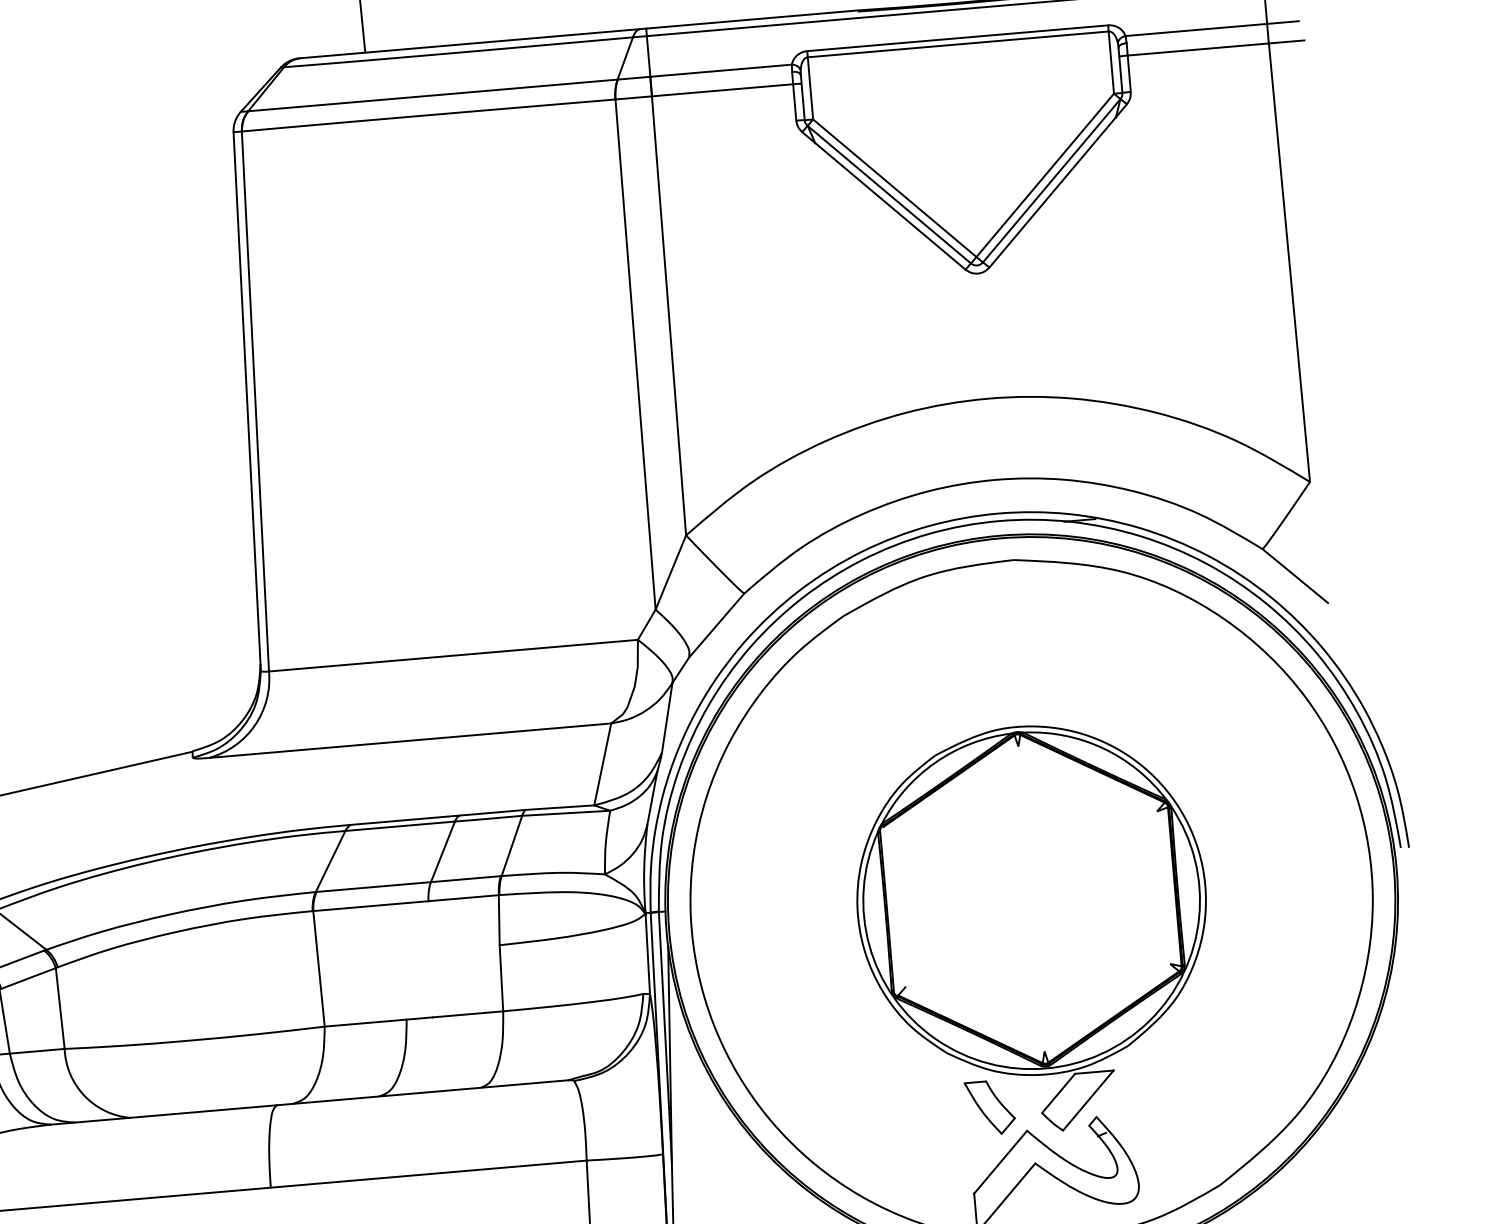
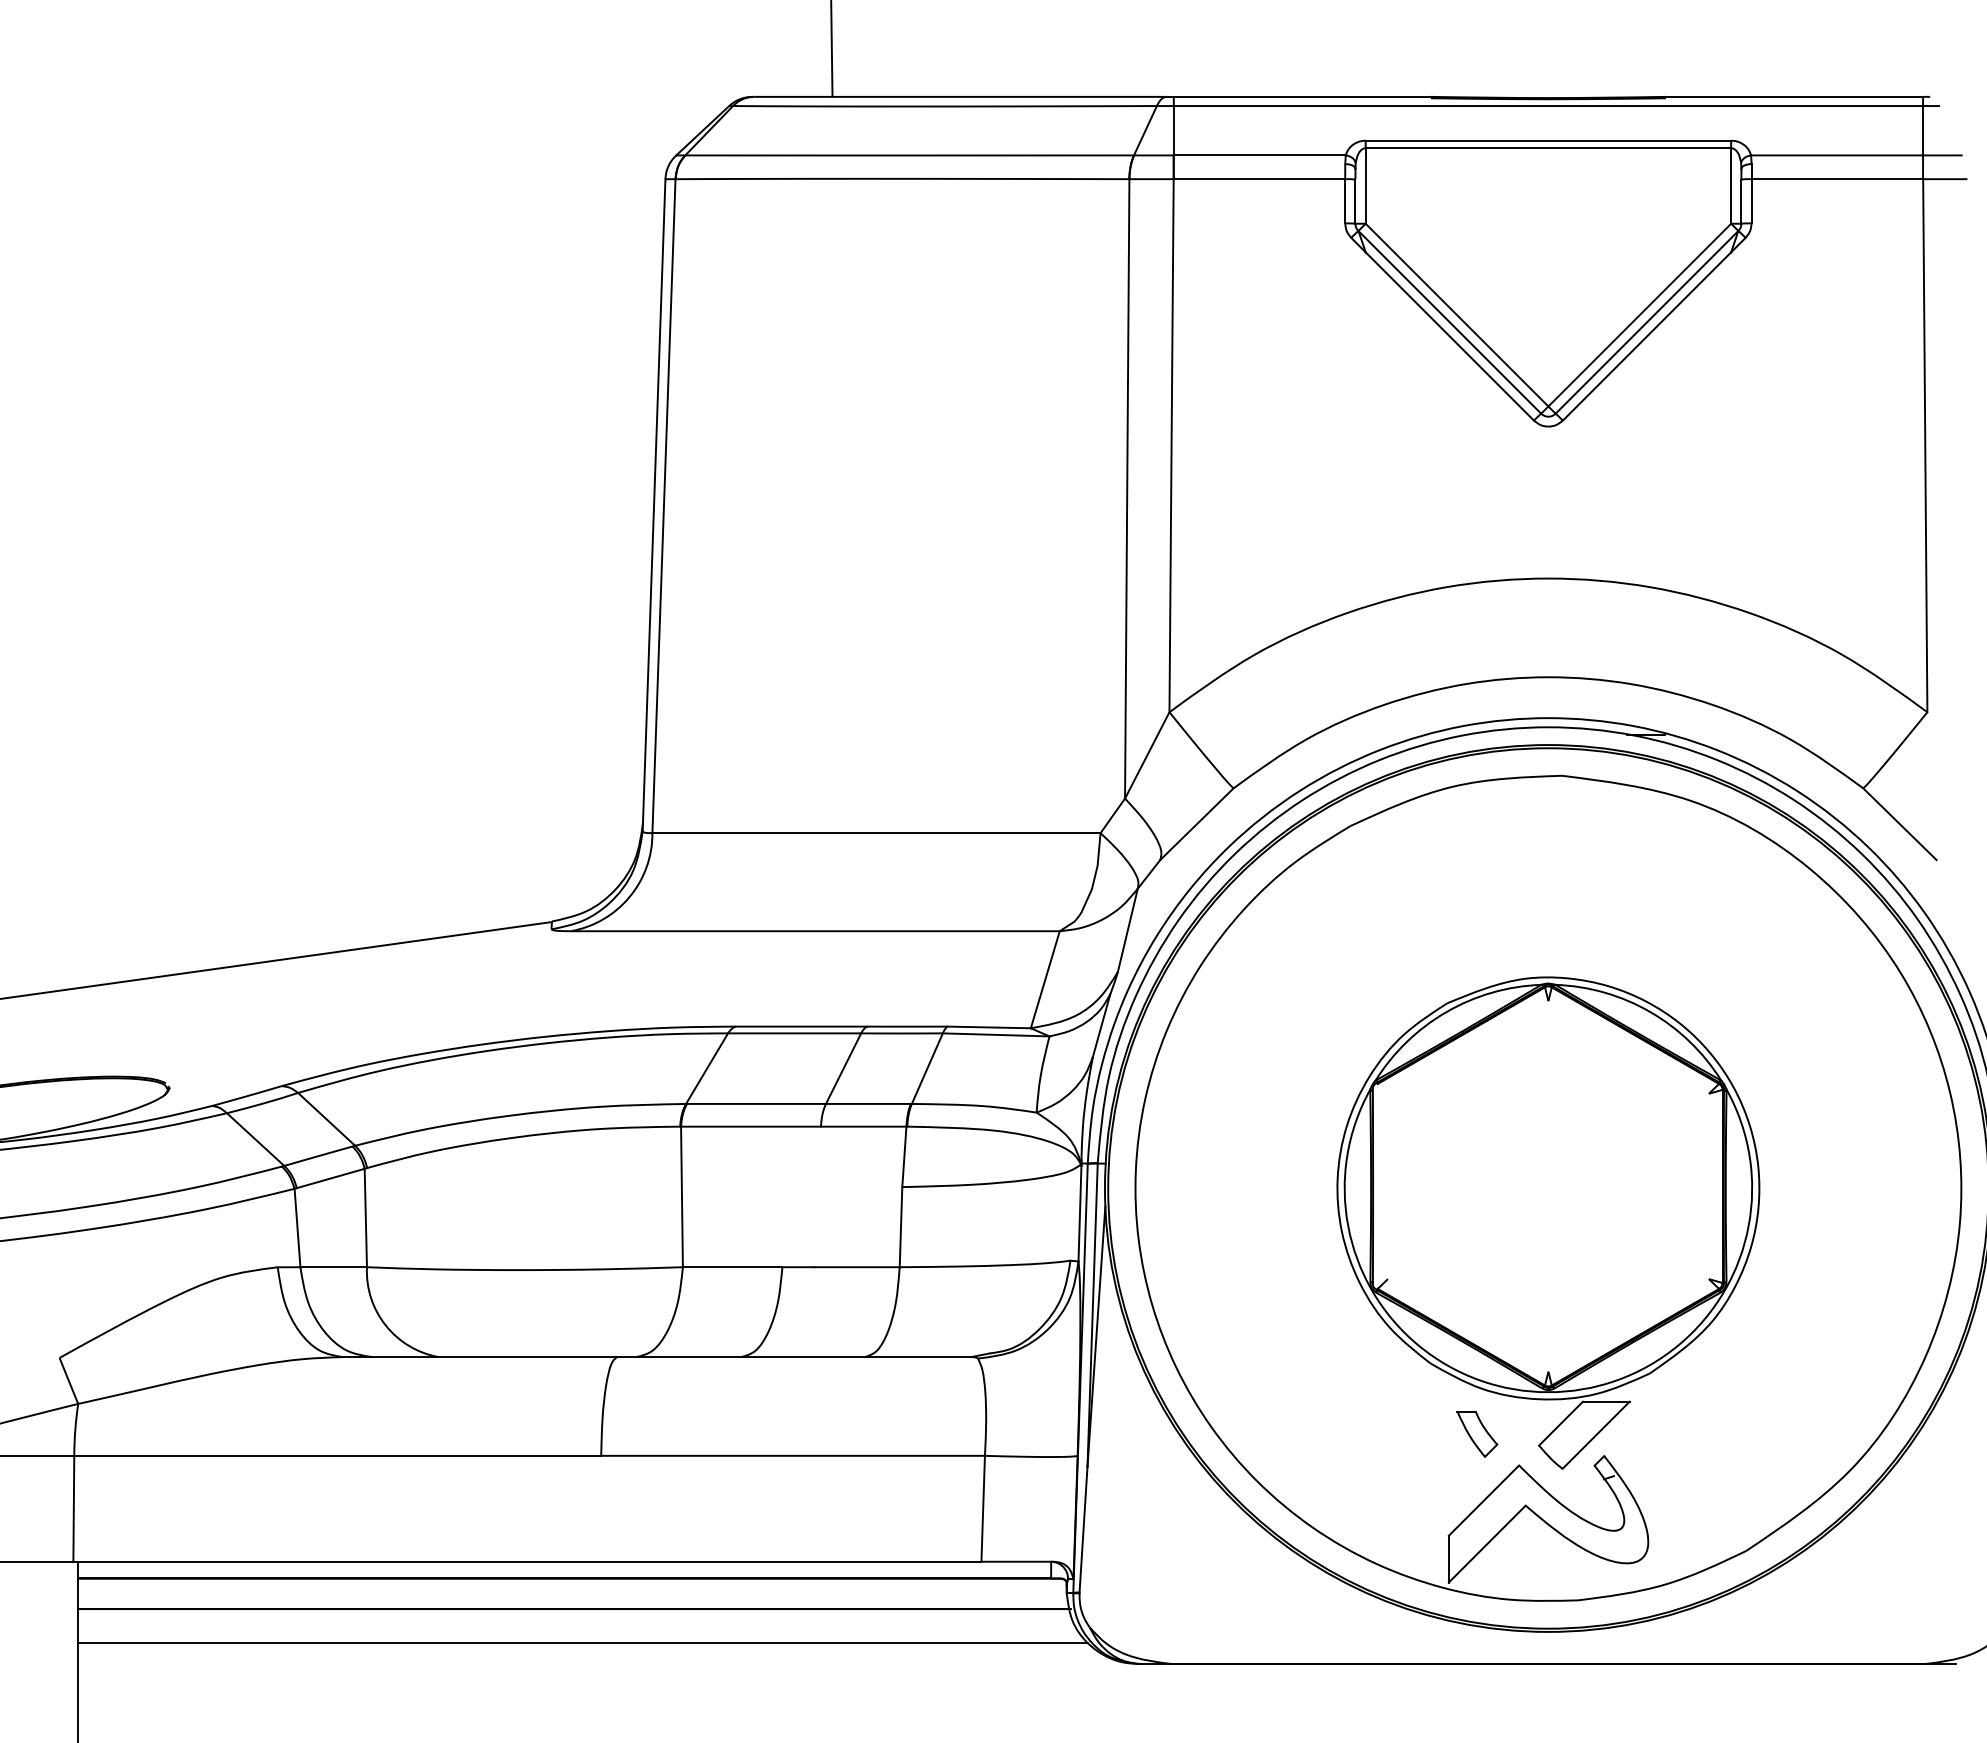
part: (990, 1108) -> (1477, 1434), size x0.7

